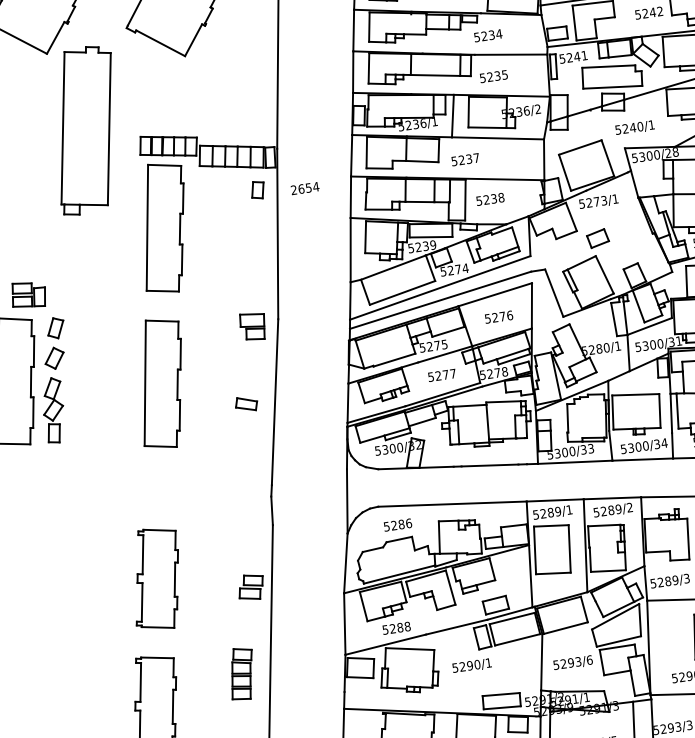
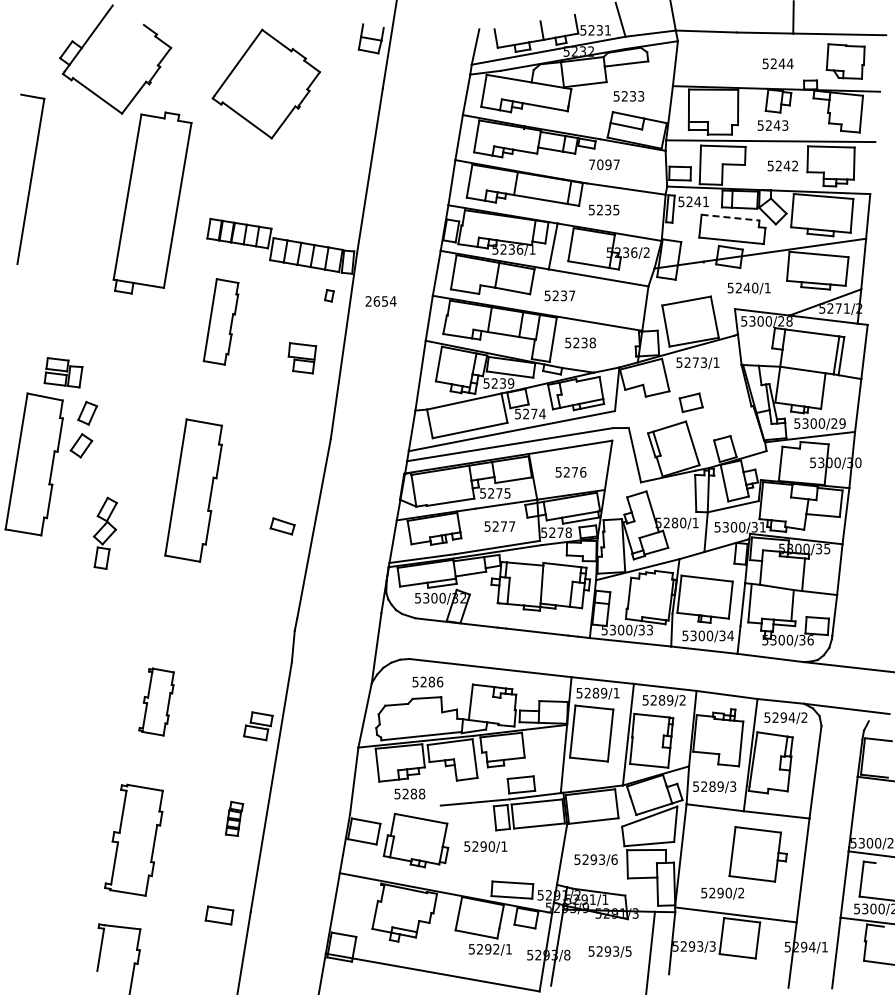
text: (488, 35) -> (604, 164), 5234 -> 7097
line: (609, 66) -> (731, 217), solid -> dashed
part: (257, 190) -> (329, 295), size x0.6
part: (163, 227) -> (220, 321), size x0.6
part: (253, 326) -> (302, 358), moved
part: (53, 409) -> (105, 532), moved
part: (156, 578) -> (156, 701), size x0.6
line: (385, 644) -> (395, 809), removed
part: (241, 673) -> (234, 818), size x0.6

